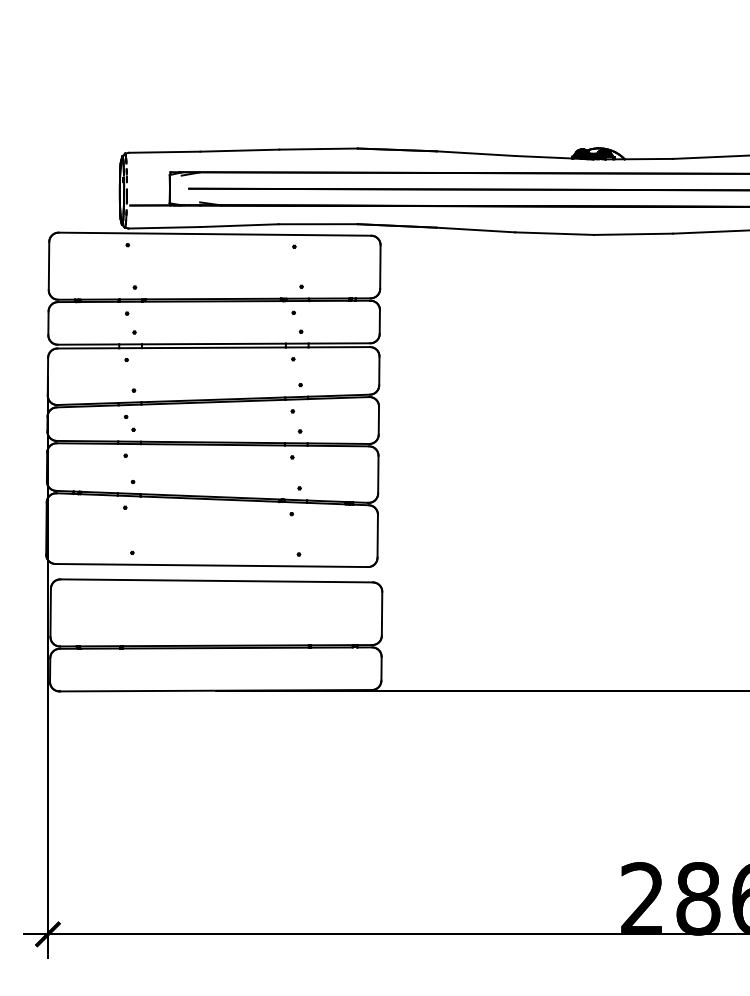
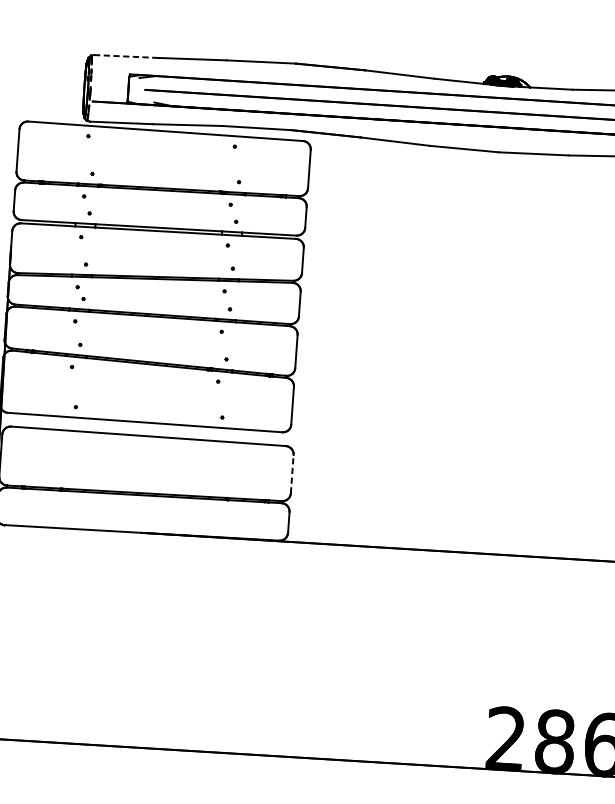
line: (164, 152) -> (125, 56), solid -> dashed
line: (382, 613) -> (292, 473), solid -> dashed

